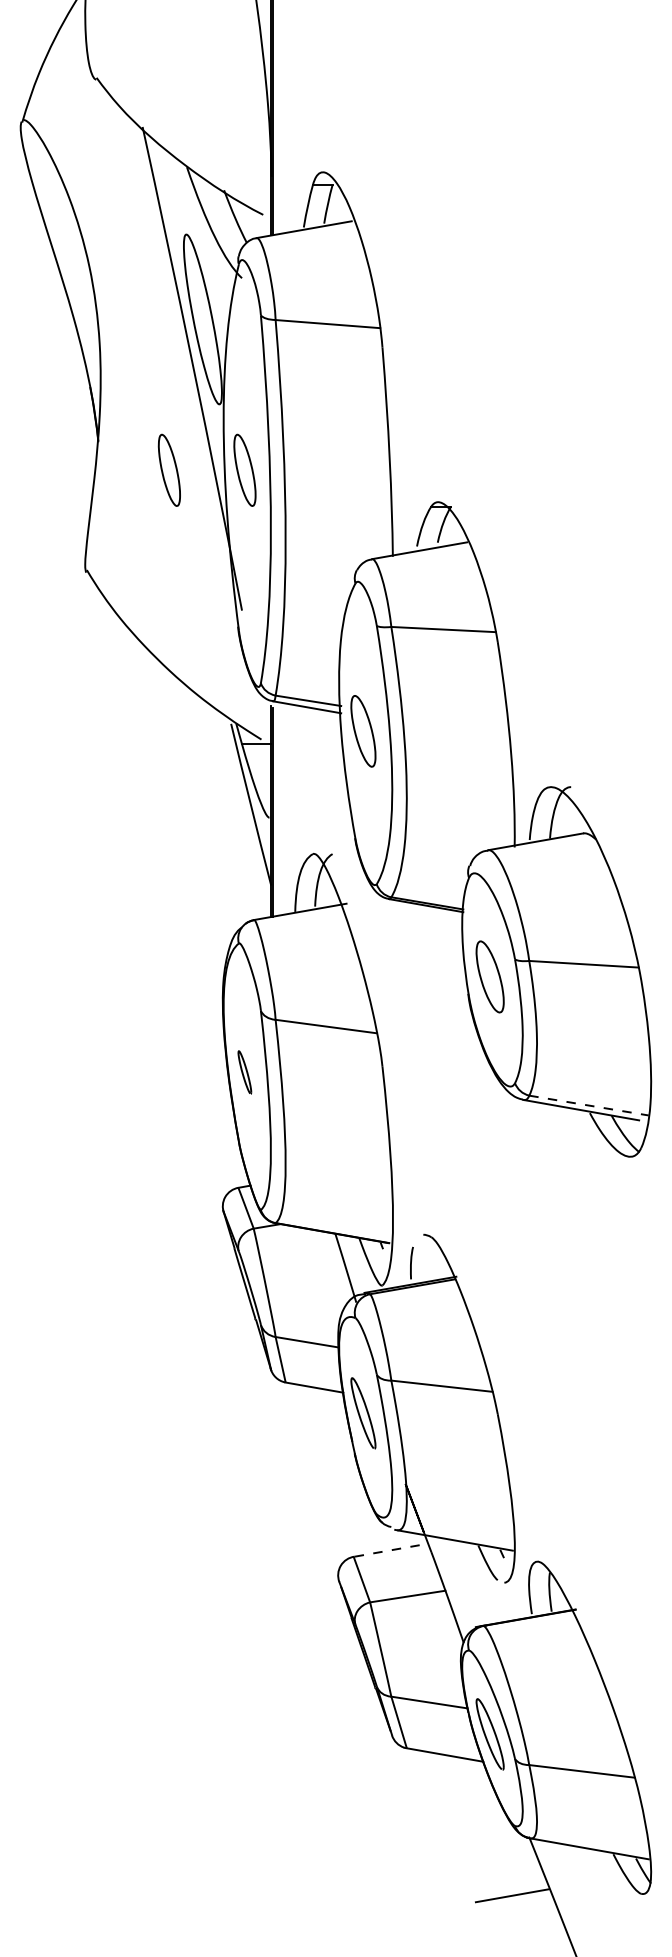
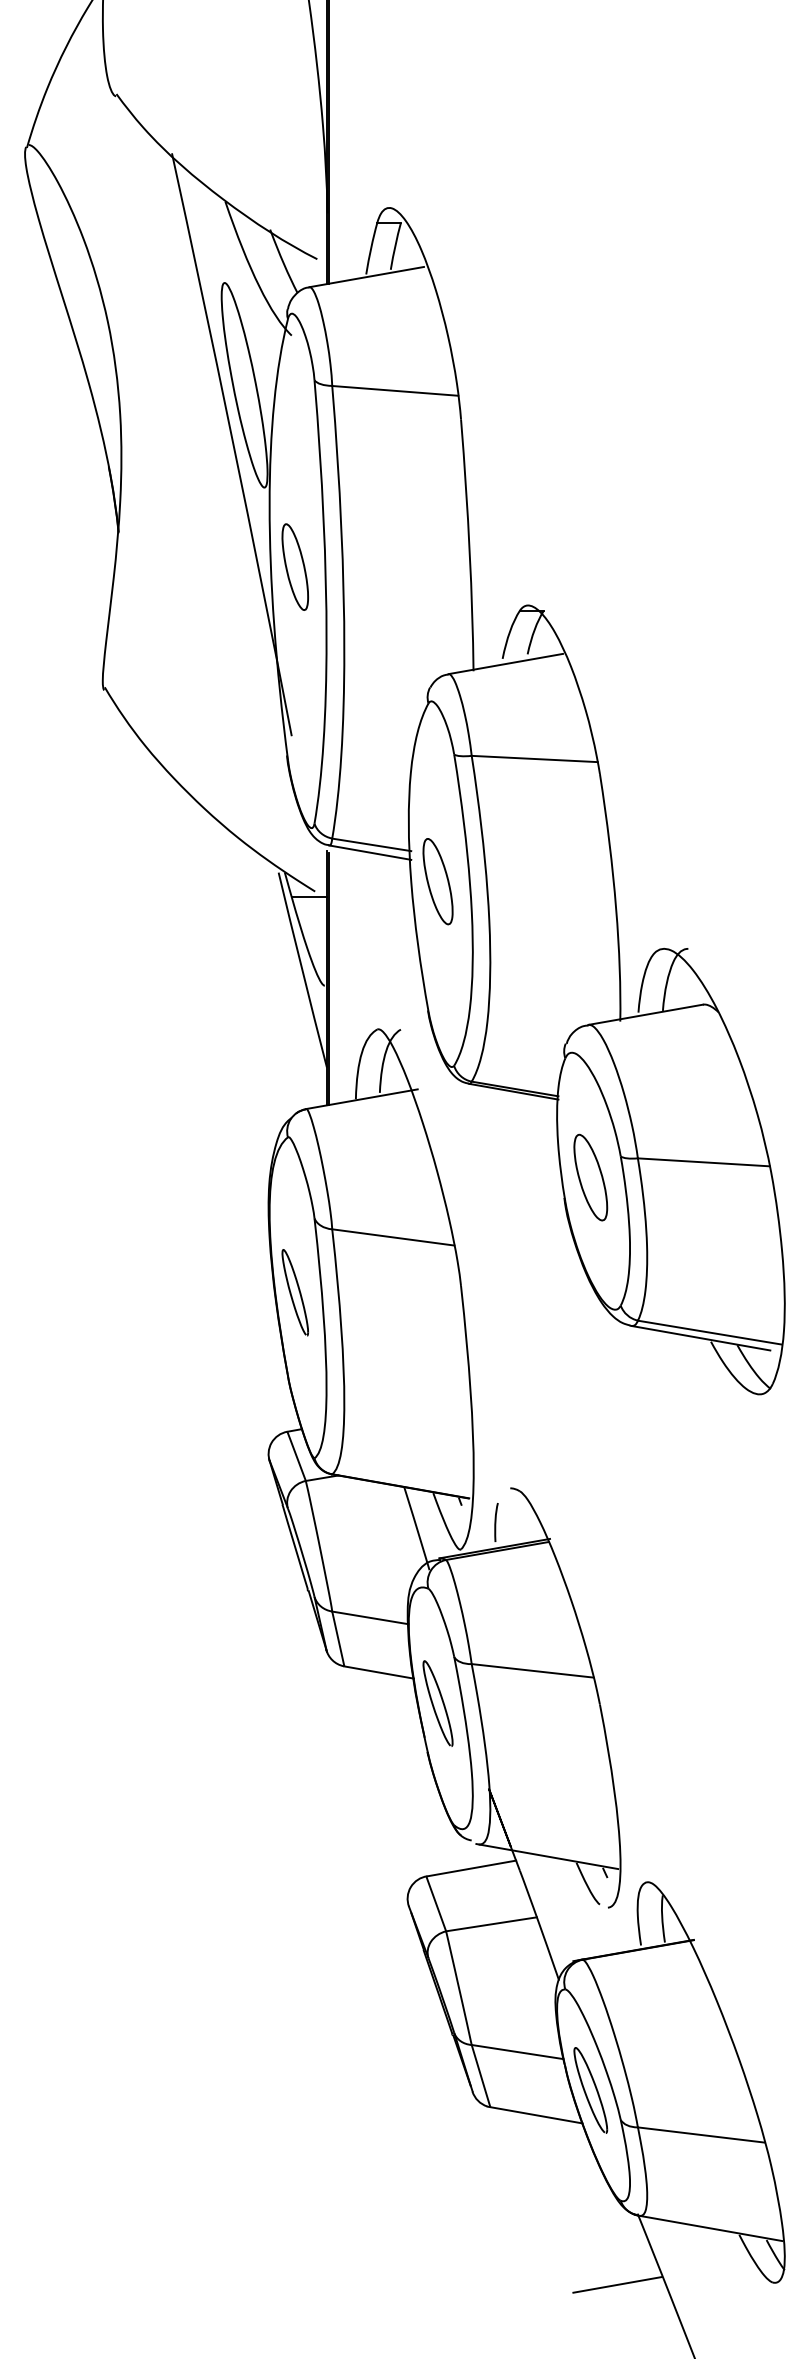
part: (168, 469) -> (203, 566), removed
part: (244, 1072) -> (294, 1292), size x1.67
line: (588, 1105) -> (709, 1332), dashed -> solid
line: (392, 1550) -> (472, 1868), dashed -> solid

